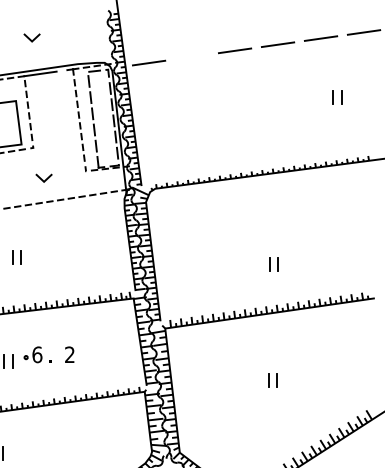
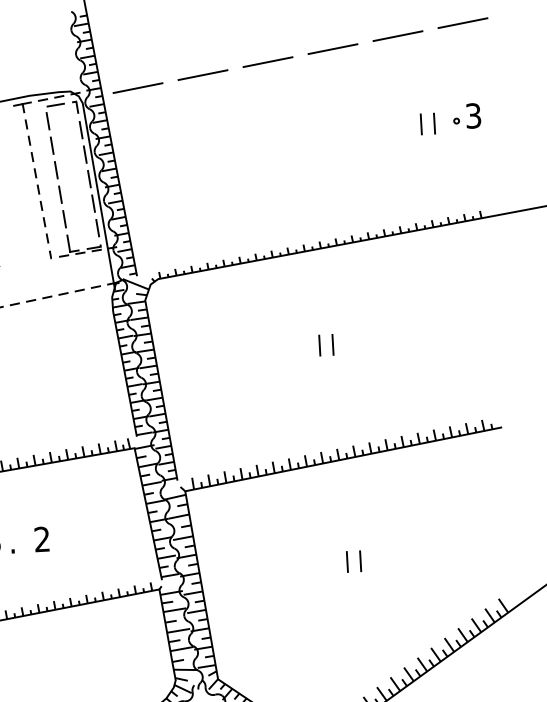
line: (191, 56) -> (202, 74), added
part: (362, 93) -> (465, 116), added
part: (273, 264) -> (325, 345), moved

